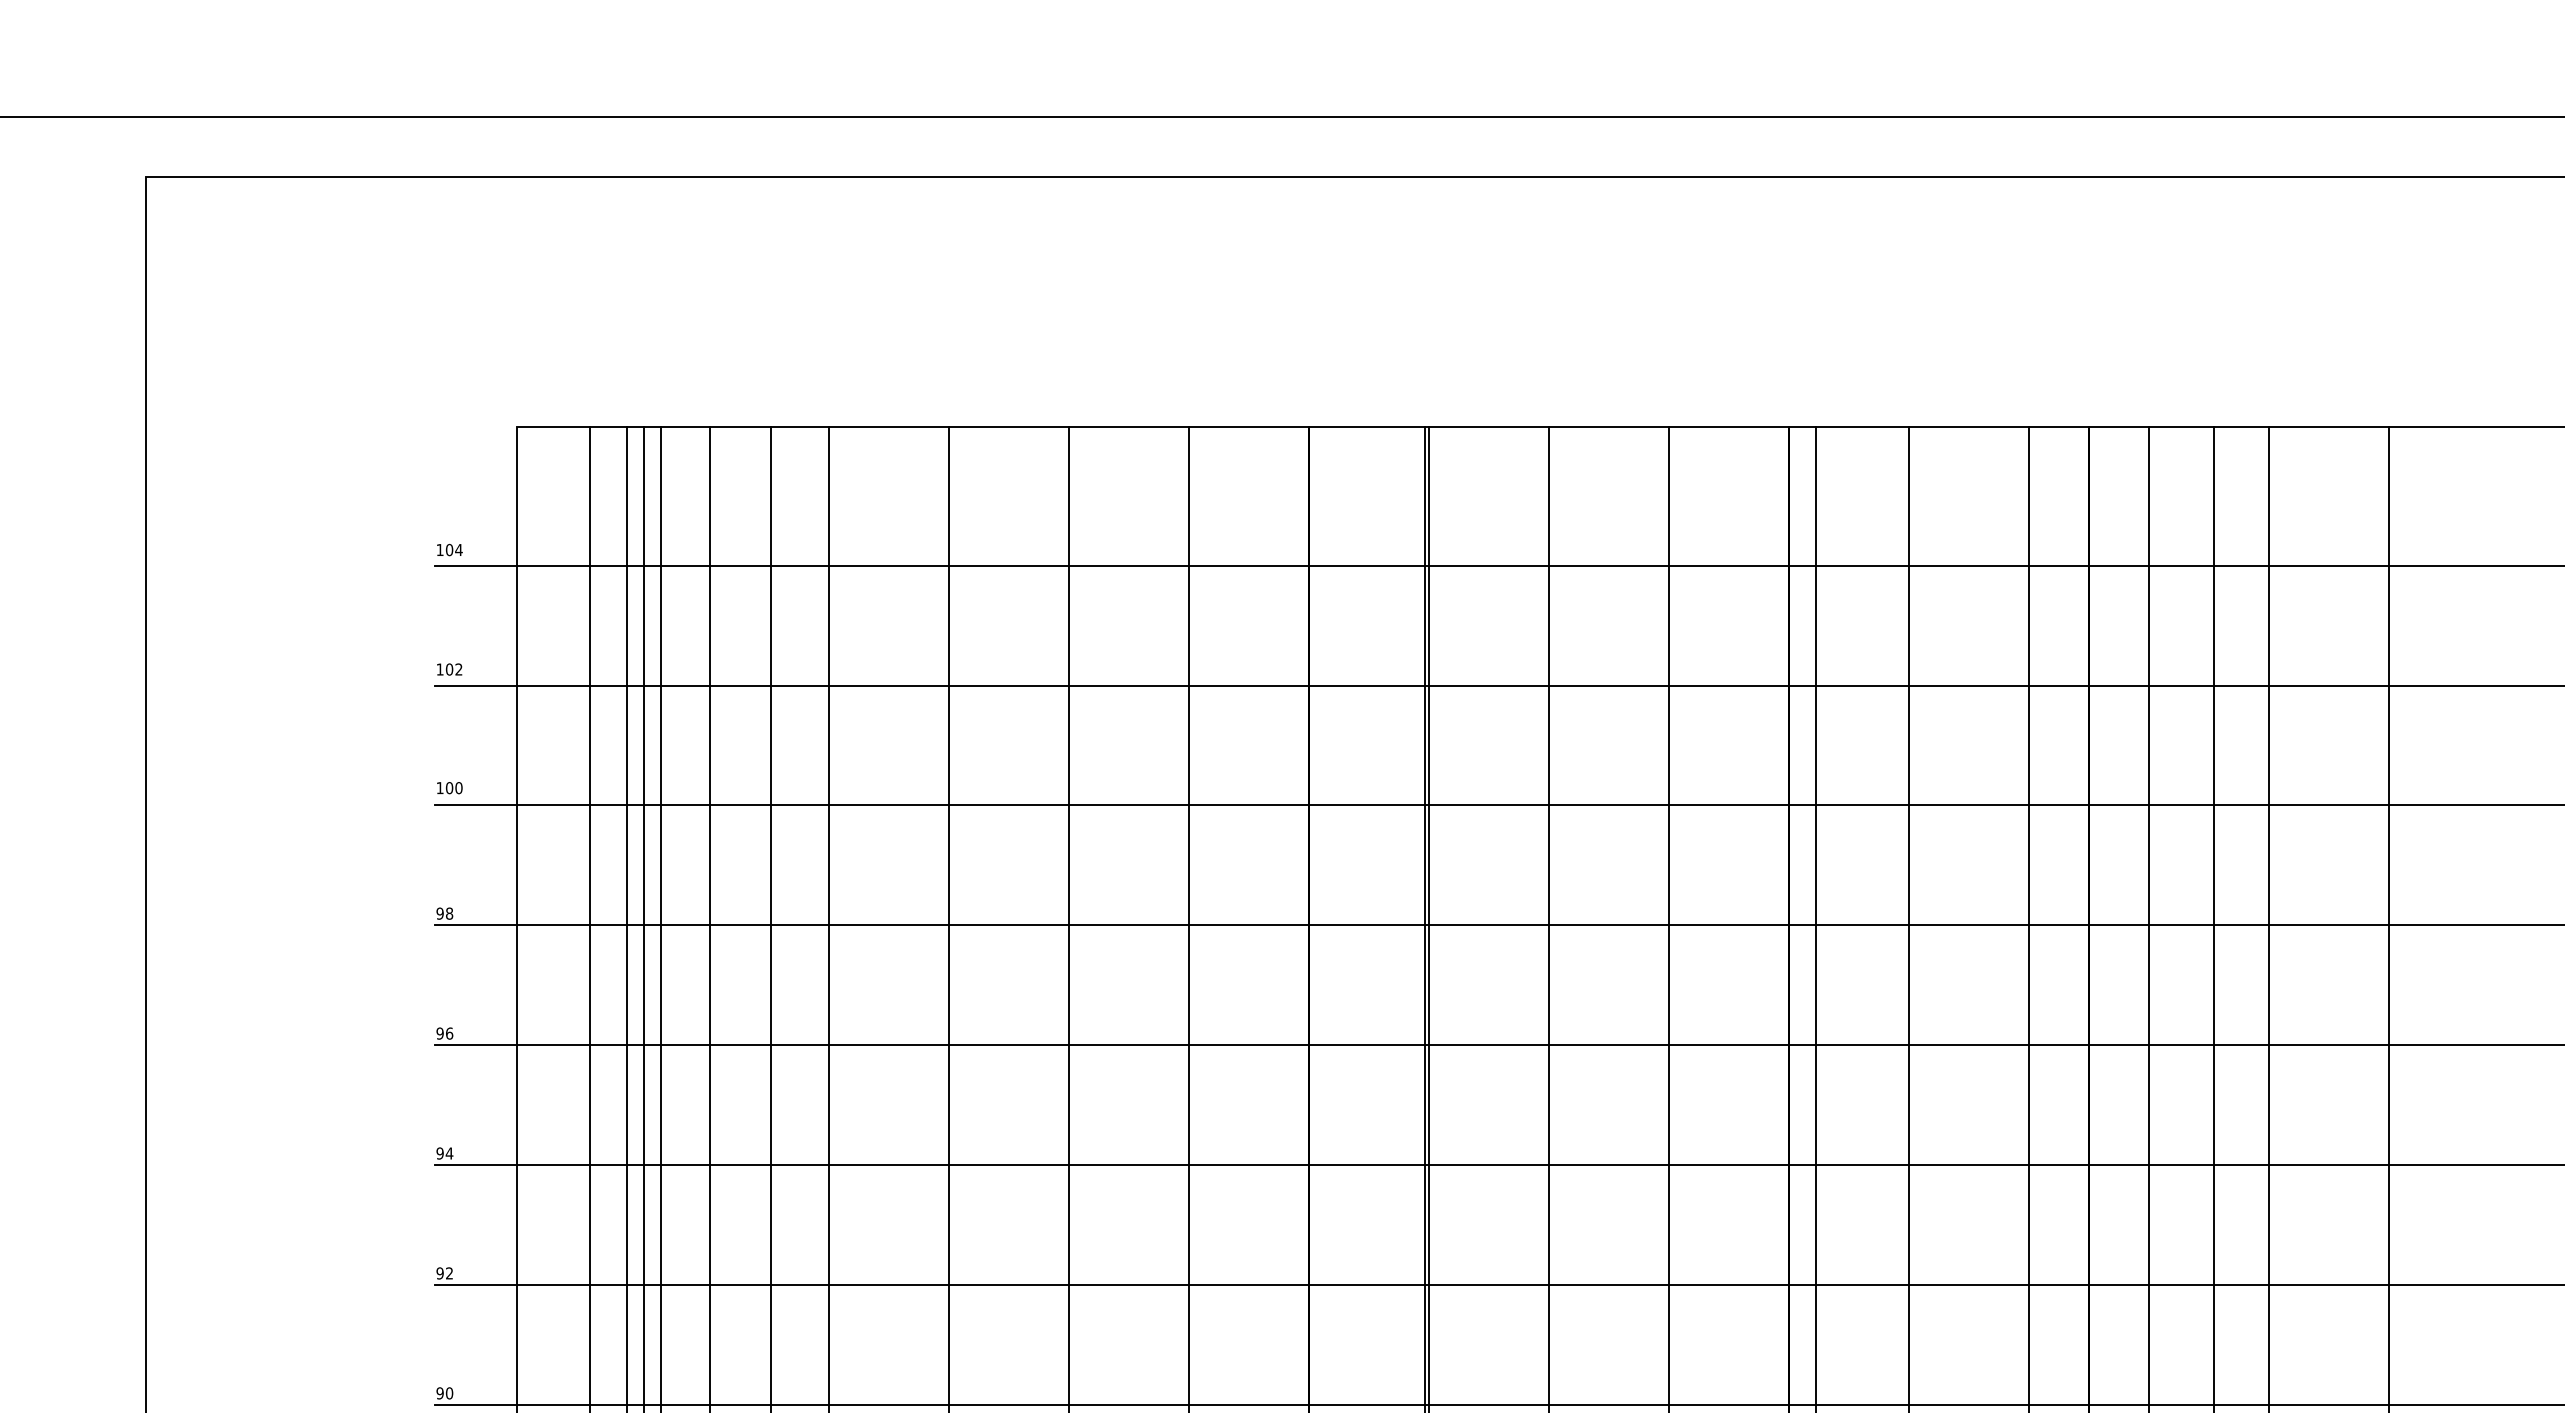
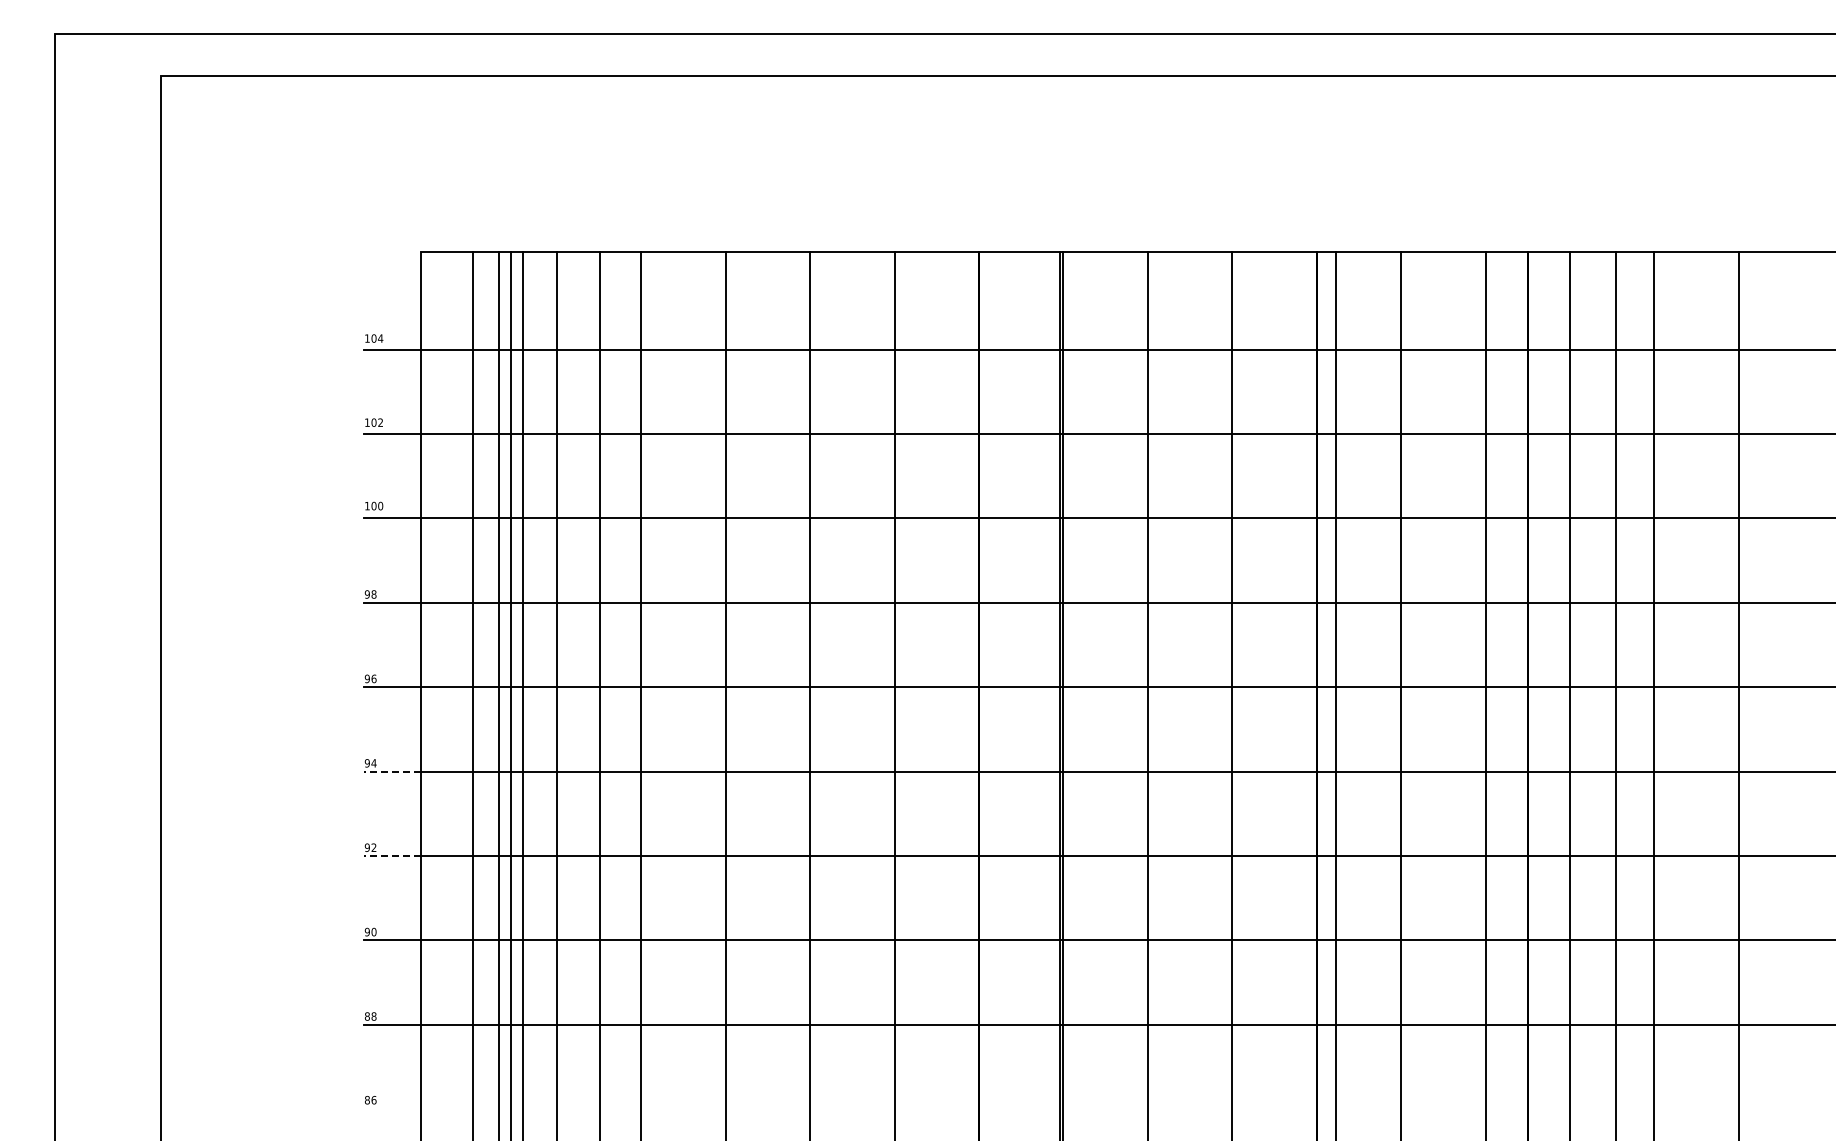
line: (475, 1165) -> (392, 771), solid -> dashed
line: (475, 1284) -> (392, 855), solid -> dashed

